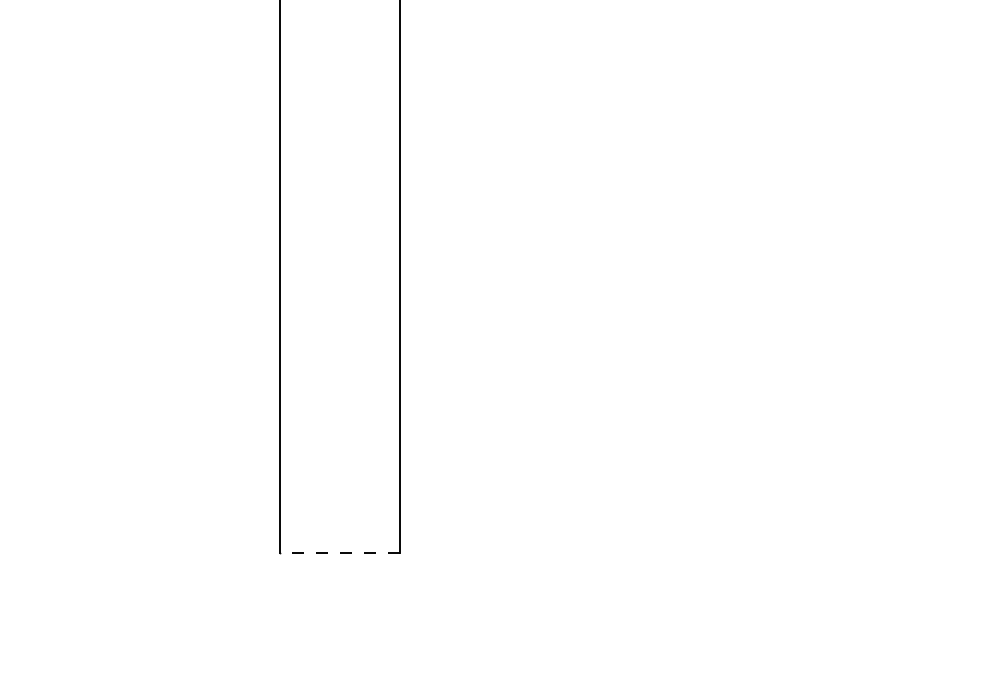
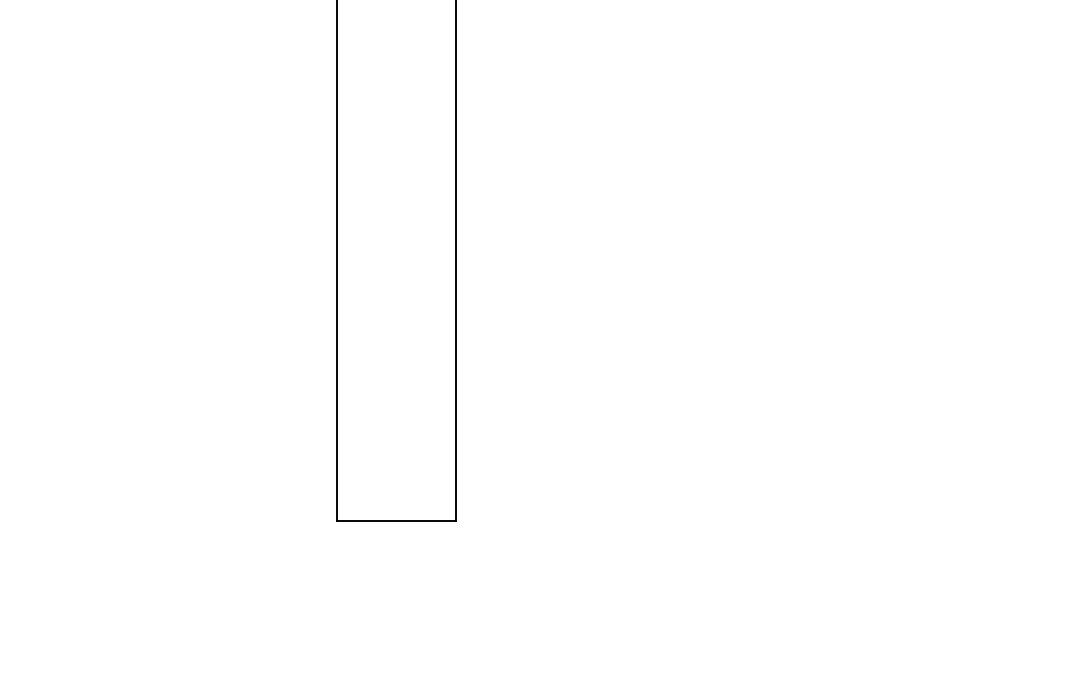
line: (340, 553) -> (396, 521), dashed -> solid

